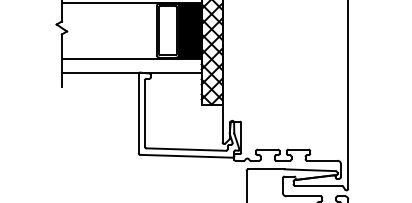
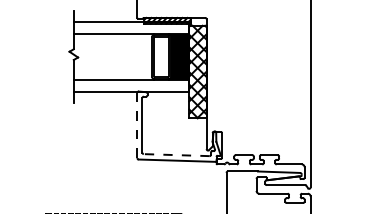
line: (138, 113) -> (137, 125), solid -> dashed
line: (186, 150) -> (176, 155), solid -> dashed

